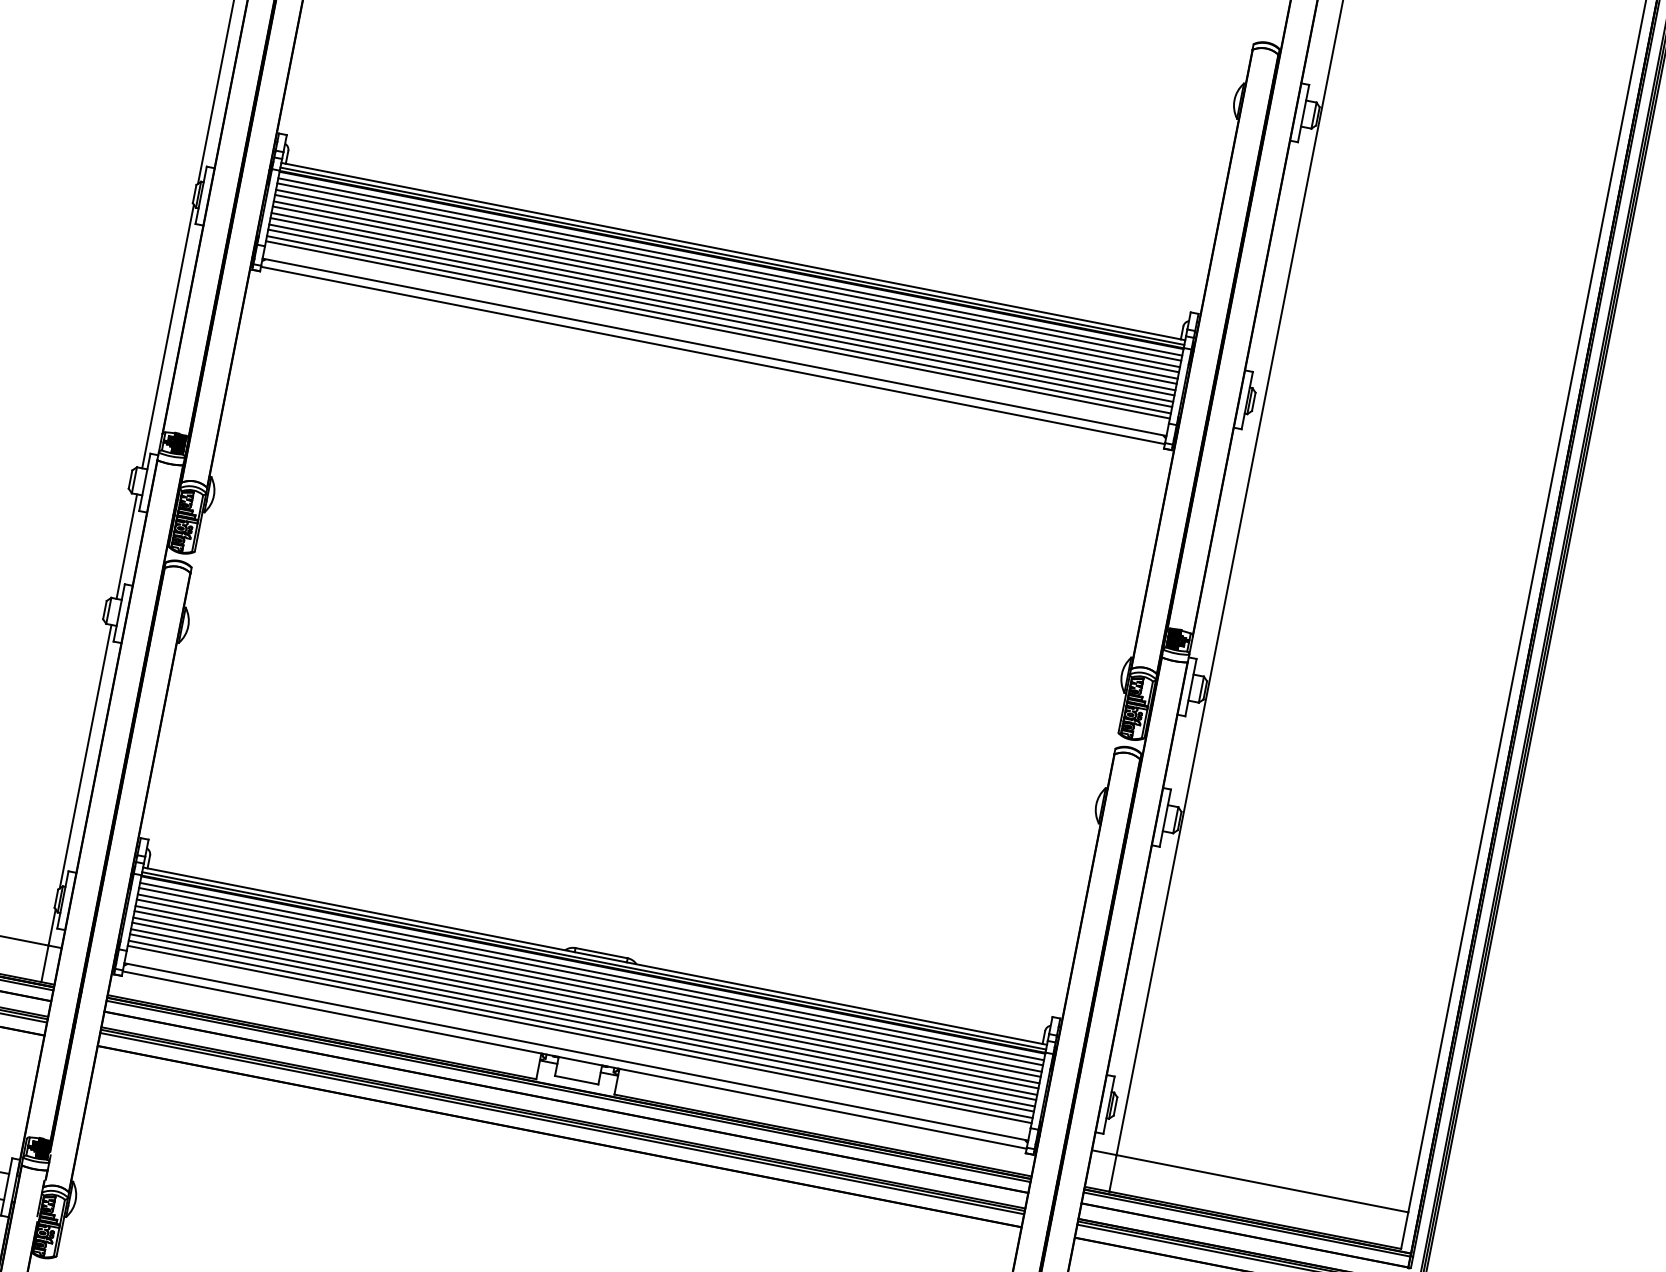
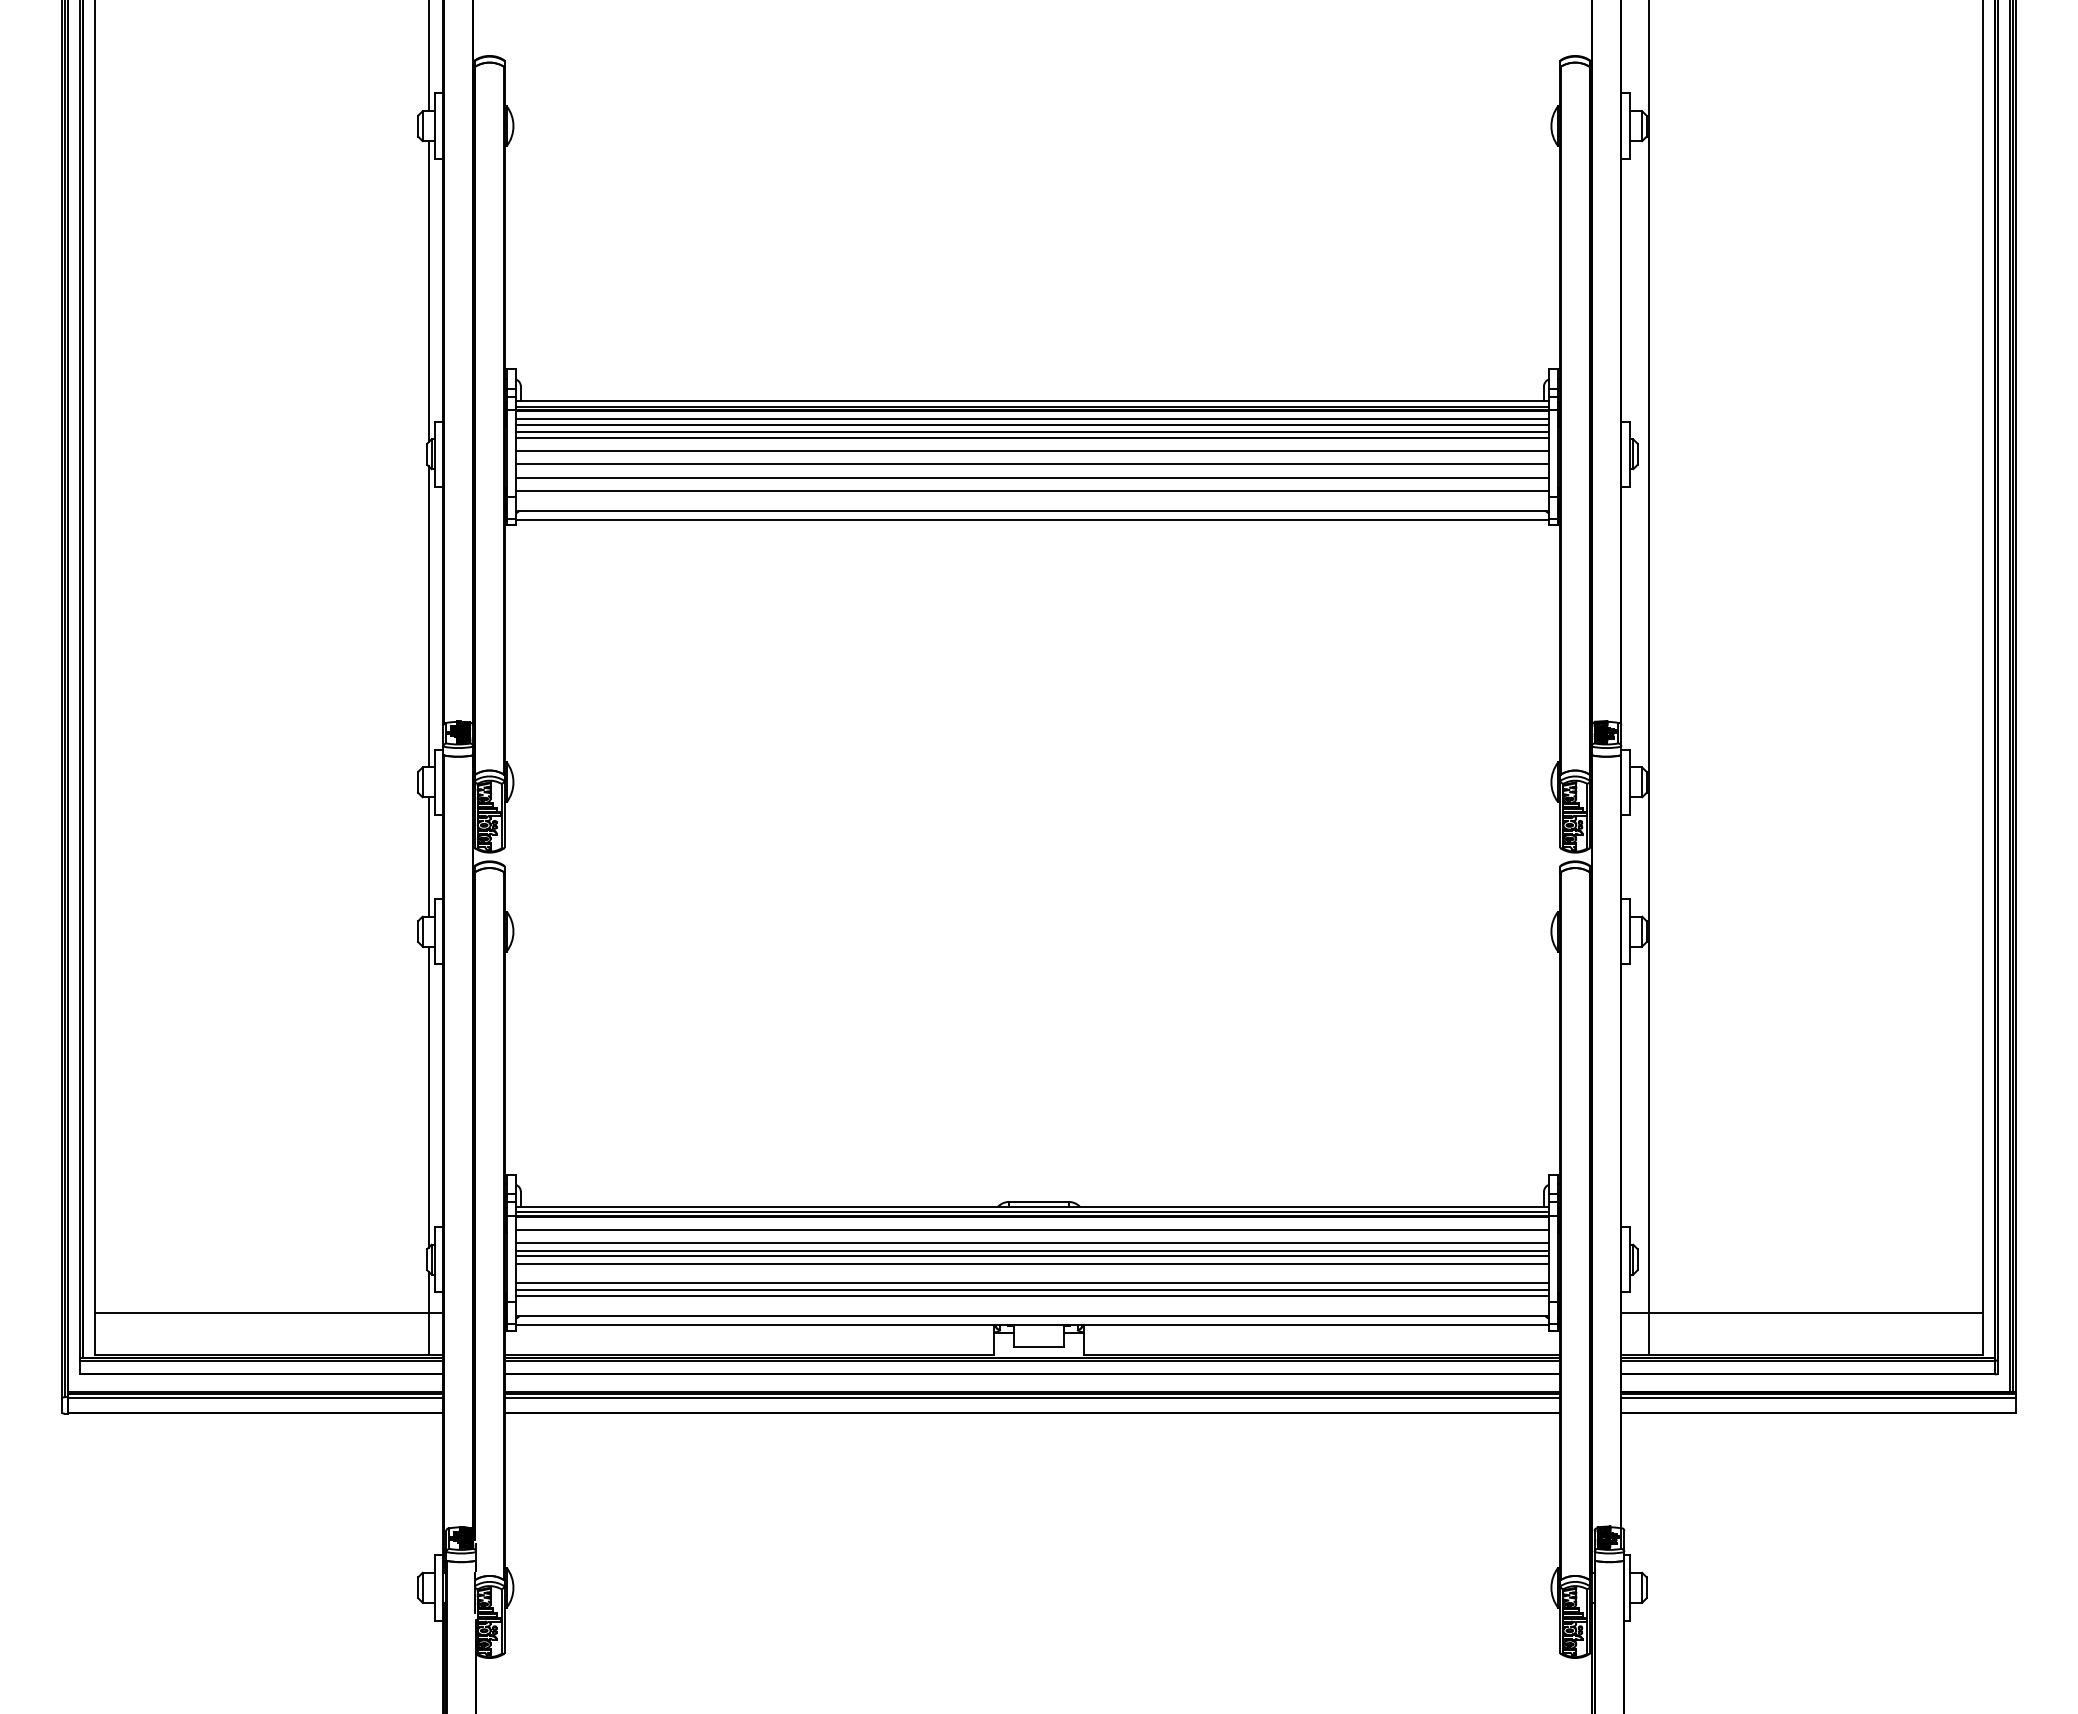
line: (725, 290) -> (1032, 445), removed
line: (723, 301) -> (1032, 458), removed
line: (721, 313) -> (1032, 471), removed
line: (719, 324) -> (1032, 484), removed
line: (592, 971) -> (1032, 1224), removed
line: (589, 983) -> (1032, 1237), removed
line: (584, 1011) -> (1032, 1269), removed
line: (582, 1018) -> (1032, 1277), removed

